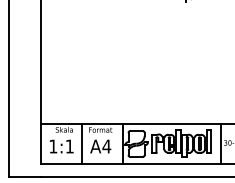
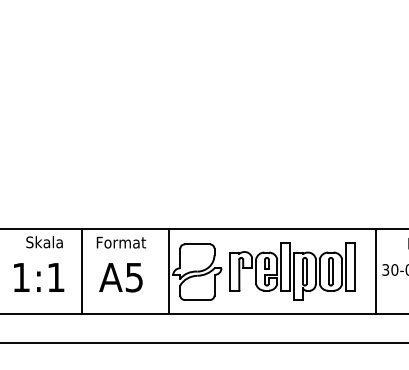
text: (106, 146) -> (133, 277), A4 -> A5

